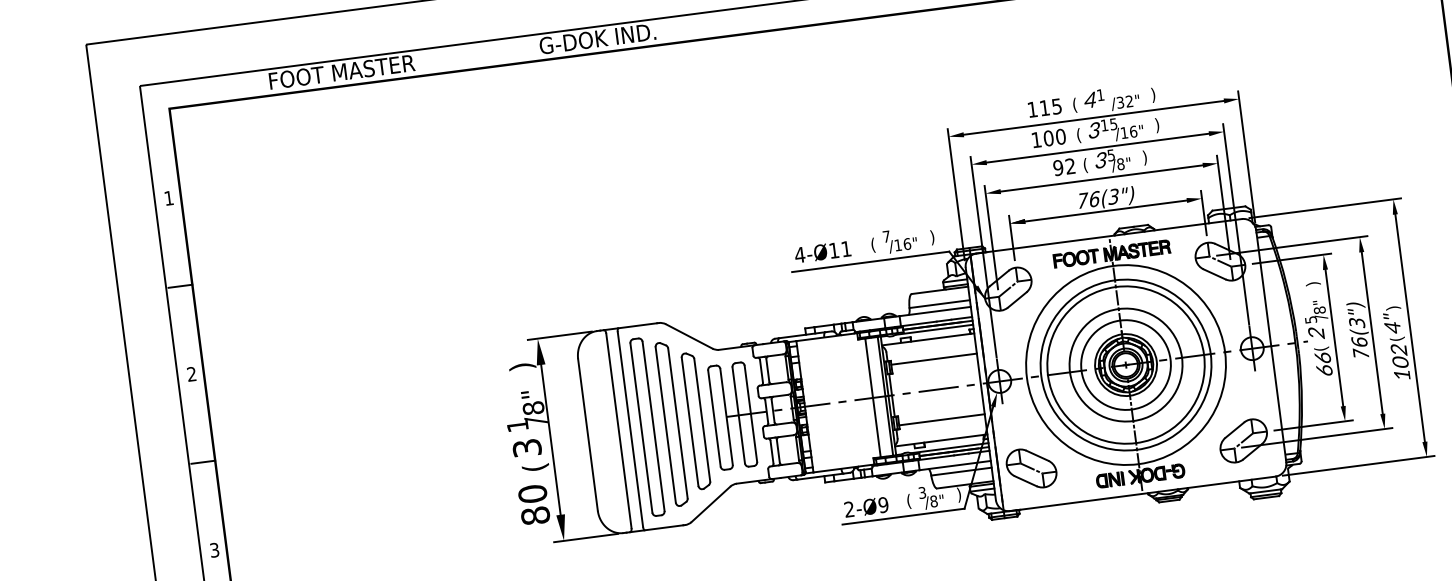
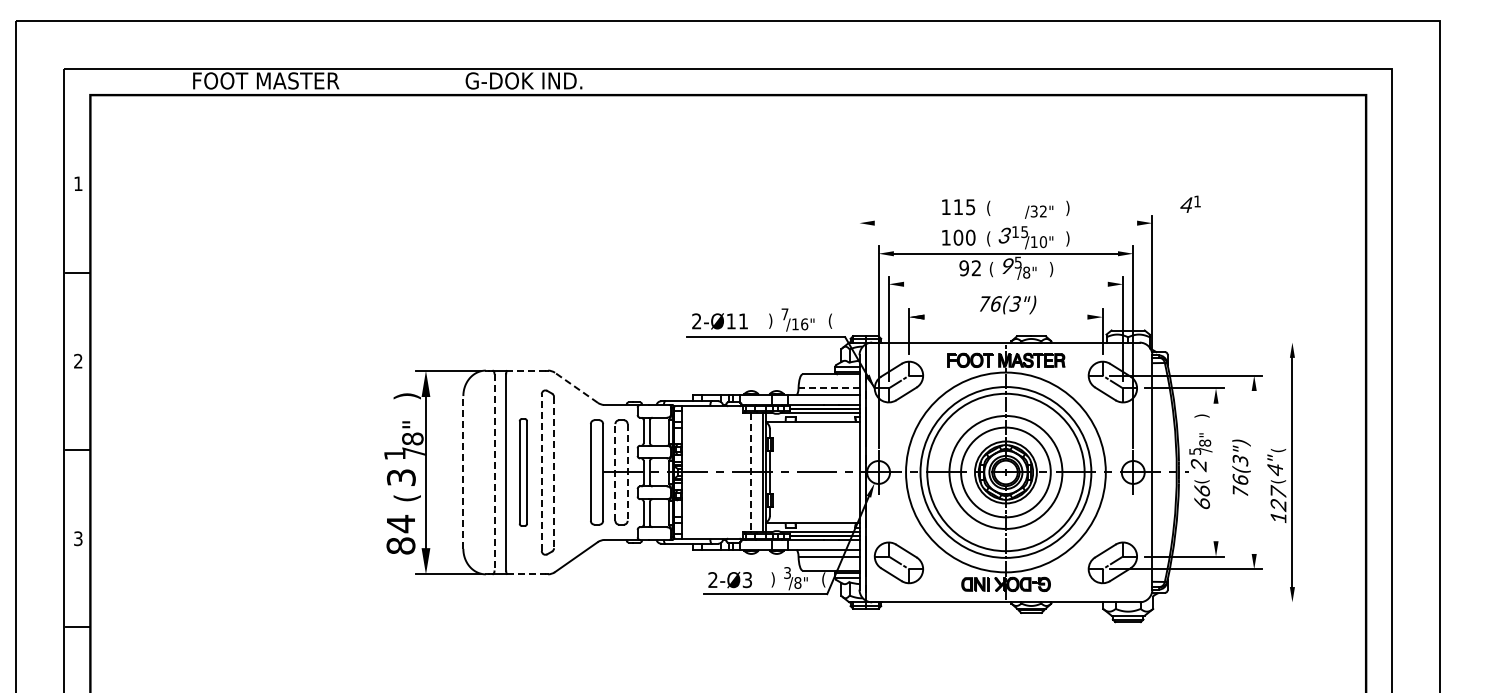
text: (1093, 98) -> (1190, 203), moved
line: (1093, 118) -> (1005, 223), removed
text: (1133, 131) -> (1043, 241), /16" -> /10"
text: (1101, 160) -> (1007, 266), 3 -> 9
line: (1101, 178) -> (1005, 284), removed
line: (956, 194) -> (859, 281), removed
line: (1325, 208) -> (1223, 342), removed
line: (1105, 211) -> (1005, 317), removed
text: (932, 236) -> (830, 320), ) -> (
text: (872, 244) -> (770, 320), ( -> )
text: (799, 255) -> (696, 321), 4-Ø11 -> 2-Ø11
line: (939, 304) -> (828, 388), solid -> dashed
text: (1393, 308) -> (1278, 450), ) -> (
line: (637, 325) -> (526, 370), solid -> dashed
line: (1372, 332) -> (1254, 471), removed
line: (689, 336) -> (576, 387), solid -> dashed
line: (1334, 337) -> (1216, 472), removed
text: (1399, 355) -> (1278, 498), 102 -> 127
line: (934, 358) -> (816, 441), removed
line: (872, 397) -> (750, 472), solid -> dashed
line: (750, 413) -> (627, 472), solid -> dashed
line: (738, 414) -> (615, 471), solid -> dashed
part: (696, 420) -> (572, 472), removed
line: (942, 420) -> (816, 503), removed
line: (678, 423) -> (554, 472), solid -> dashed
line: (665, 424) -> (541, 472), solid -> dashed
part: (647, 427) -> (523, 472), size x0.6
line: (618, 430) -> (494, 472), solid -> dashed
line: (587, 433) -> (463, 471), solid -> dashed
line: (1358, 465) -> (1223, 602), removed
text: (532, 493) -> (400, 523), 80 -> 84
text: (958, 494) -> (823, 579), ) -> (
text: (908, 501) -> (772, 579), ( -> )
text: (883, 504) -> (747, 579), 2-Ø9 -> 2-Ø3
line: (663, 527) -> (526, 574), solid -> dashed

